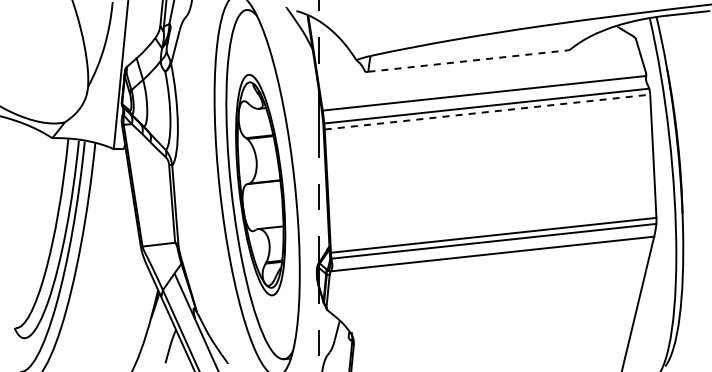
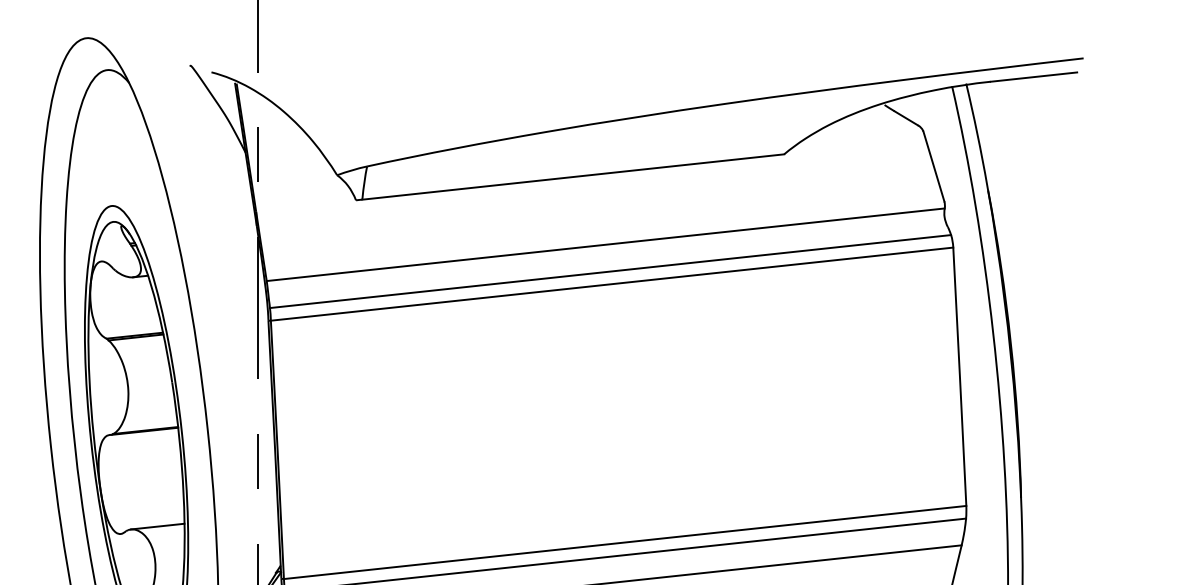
line: (469, 60) -> (574, 175), dashed -> solid
line: (487, 112) -> (612, 284), dashed -> solid

